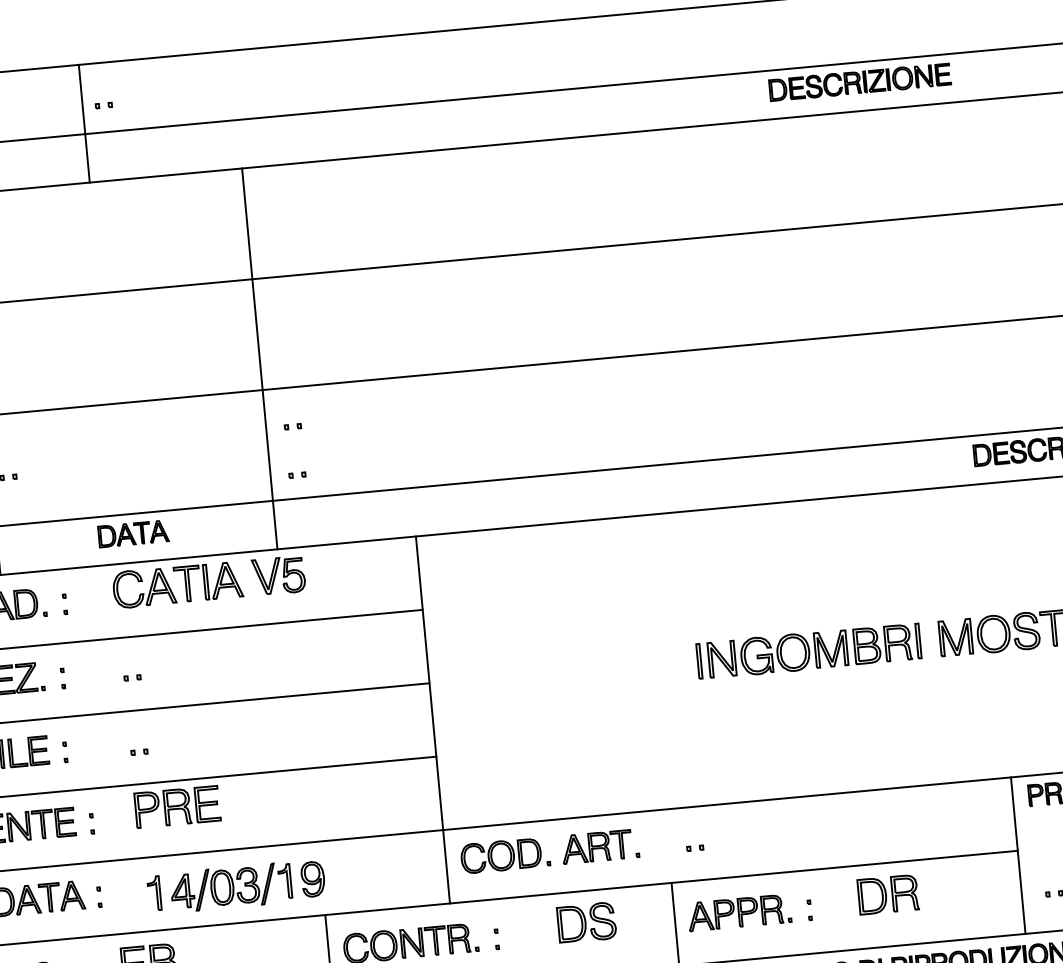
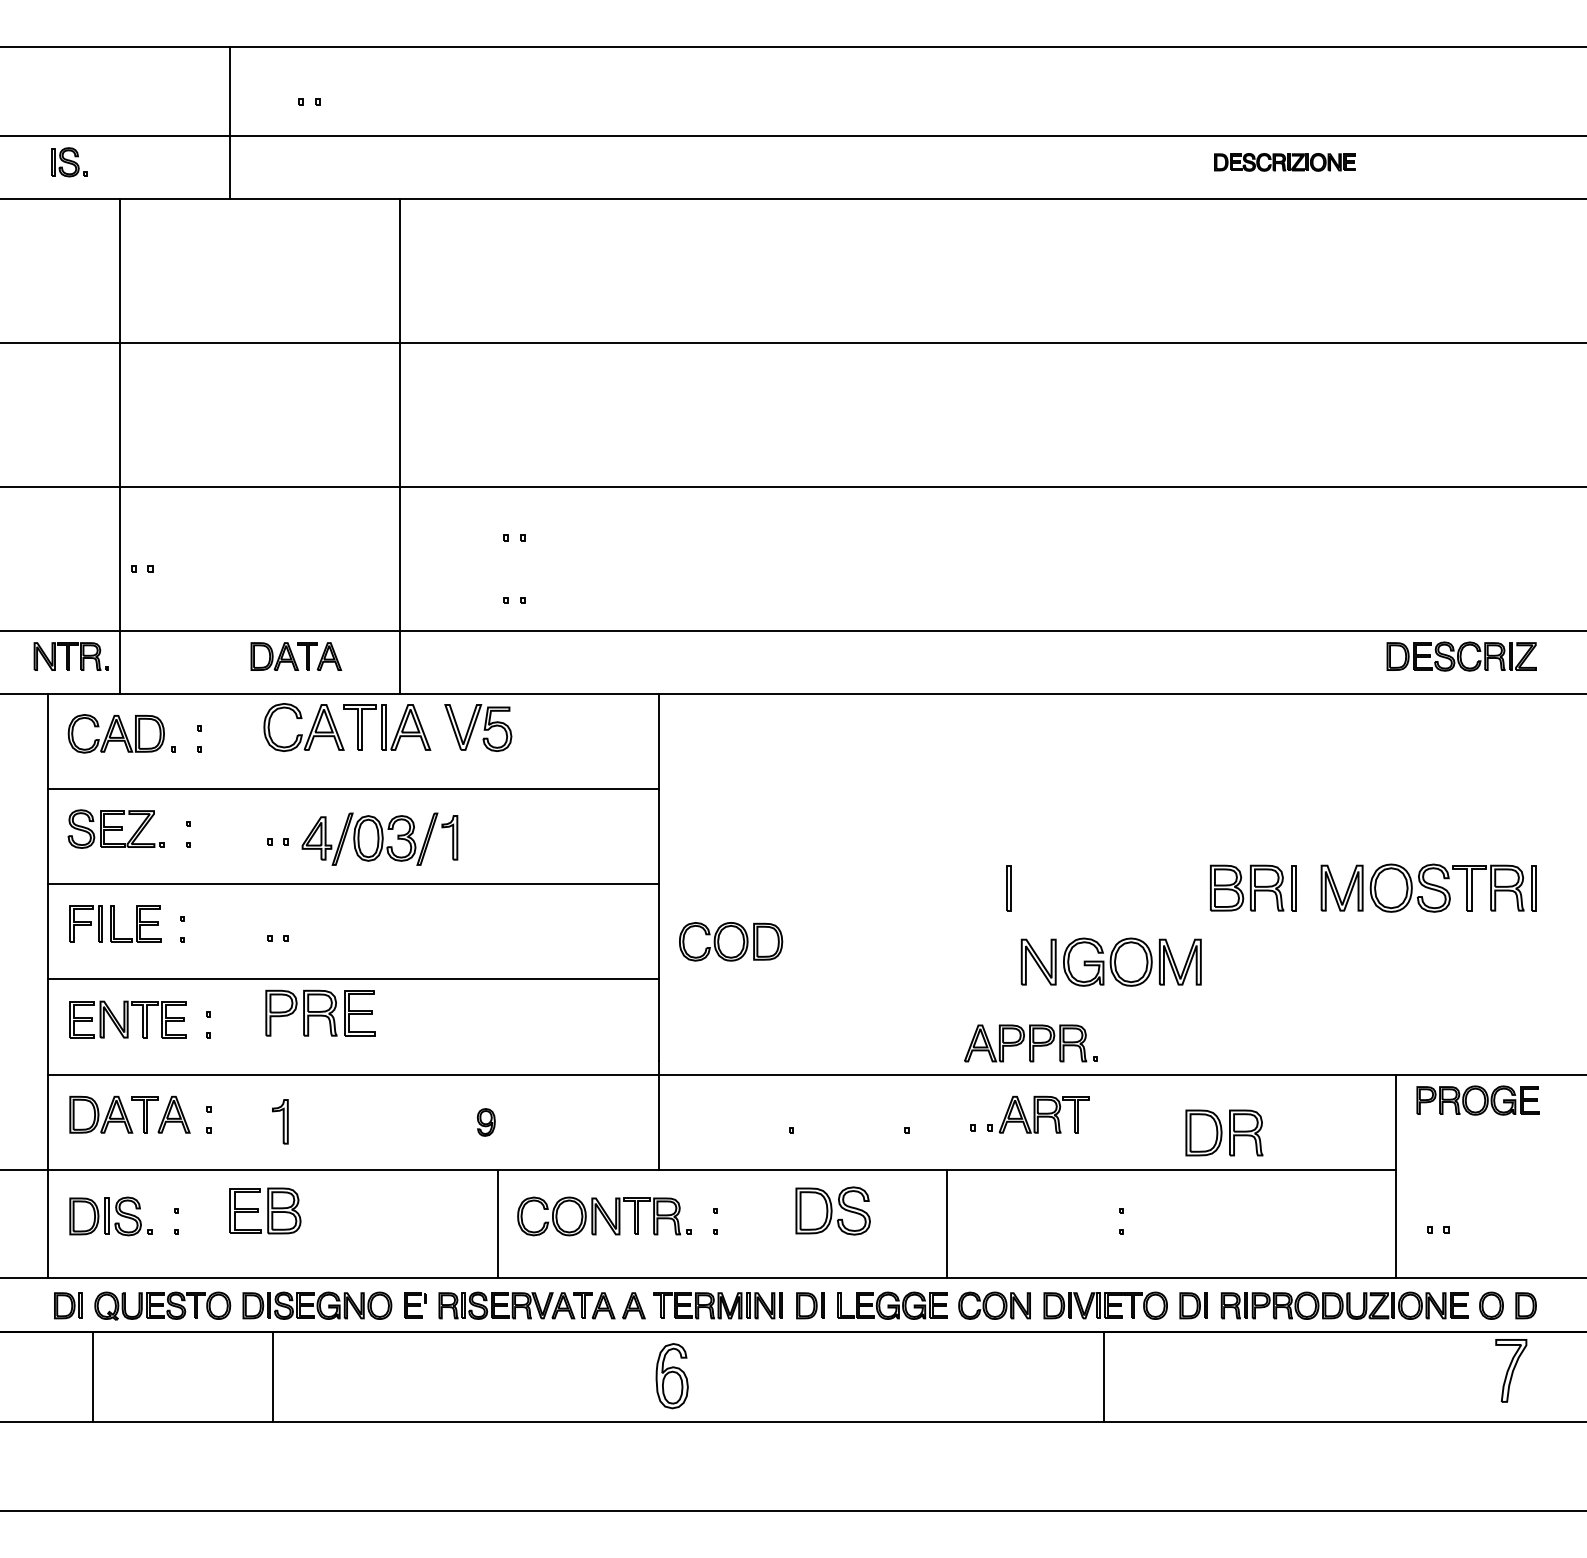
part: (859, 82) -> (1284, 162), size x0.6
line: (83, 123) -> (229, 122), moved
line: (259, 358) -> (399, 446), moved
part: (777, 653) -> (1110, 961), moved
part: (596, 846) -> (1043, 1114), moved
part: (501, 855) -> (731, 941), moved
part: (313, 879) -> (486, 1122), size x0.6
part: (230, 886) -> (379, 838), moved
part: (888, 894) -> (1224, 1132), moved
part: (739, 912) -> (1030, 1043), moved

